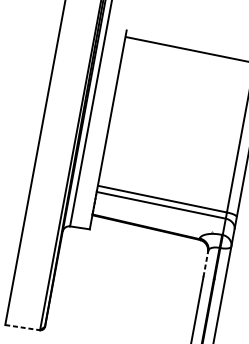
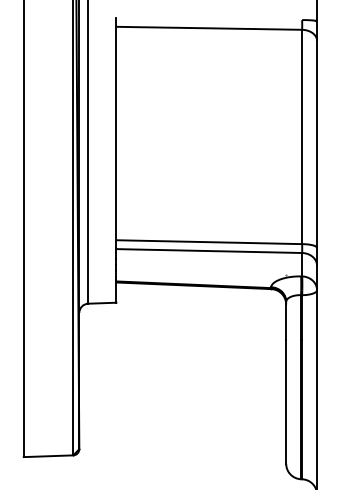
line: (206, 263) -> (286, 320), dashed -> solid
line: (22, 327) -> (48, 456), dashed -> solid

